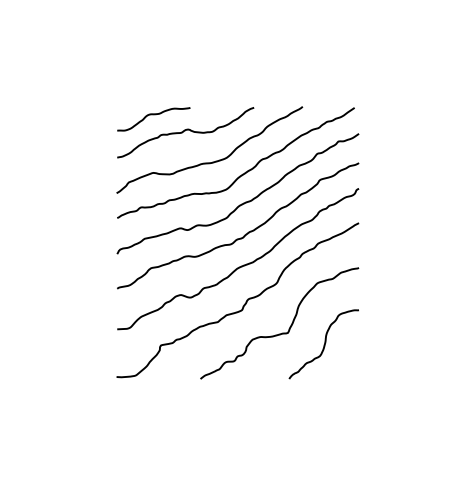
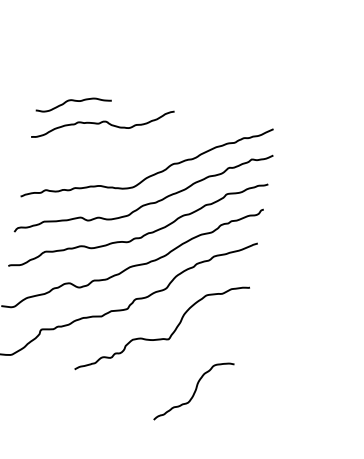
curve: (212, 161) -> (124, 157), removed
curve: (323, 344) -> (193, 391), moved

